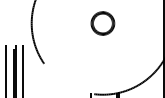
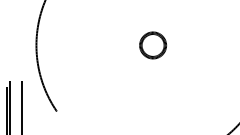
part: (102, 23) -> (152, 45), size x0.7

